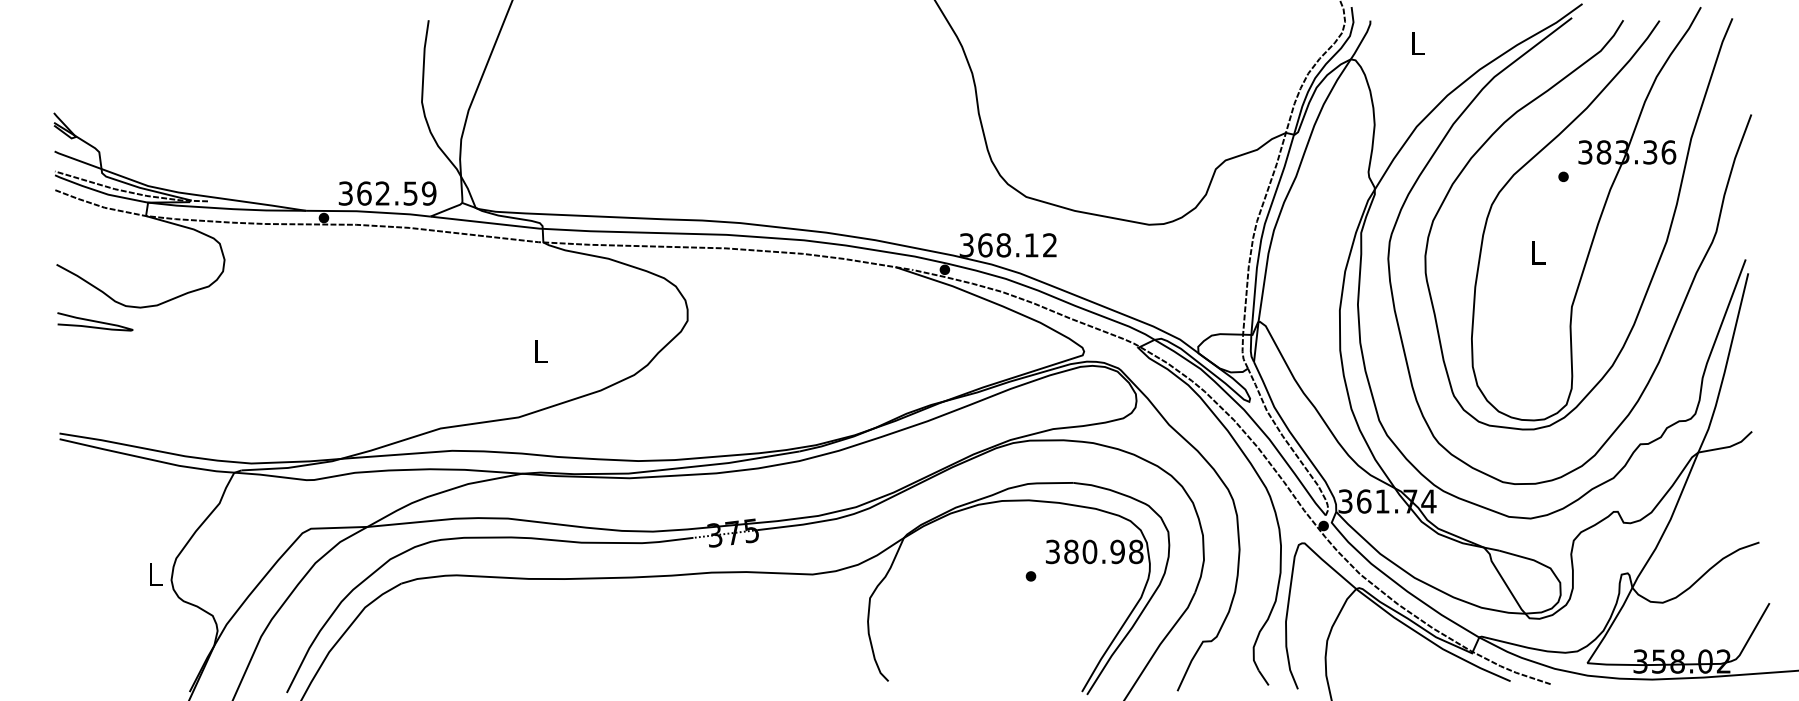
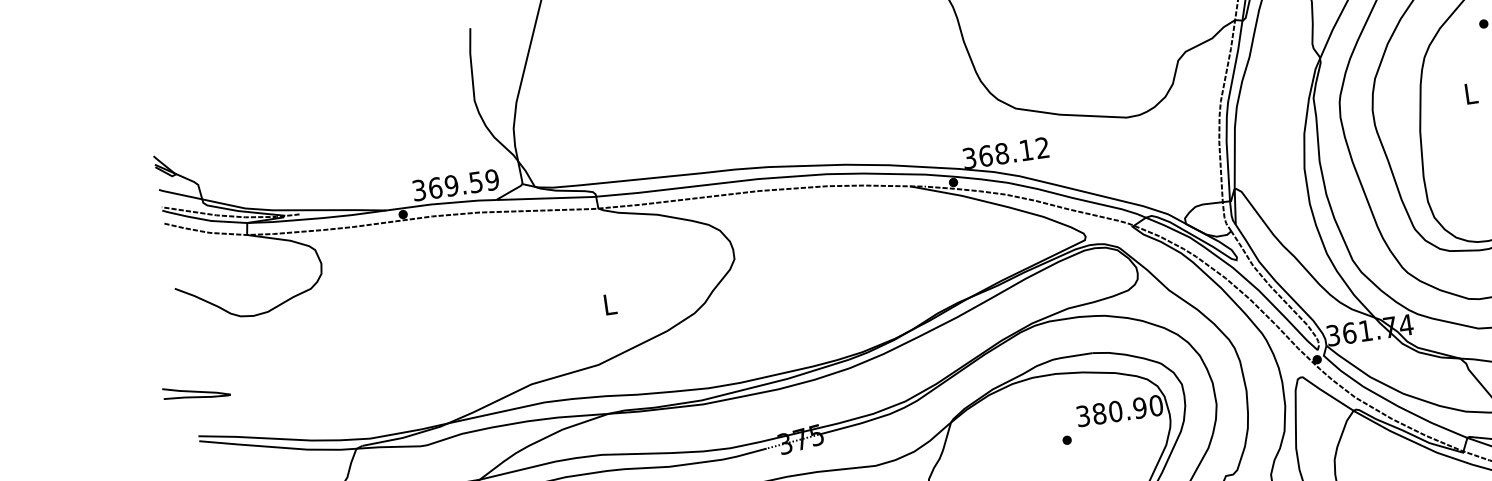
text: (382, 193) -> (451, 185), 362.59 -> 369.59
curve: (95, 321) -> (196, 391), moved
text: (1136, 551) -> (1156, 405), 380.98 -> 380.90

